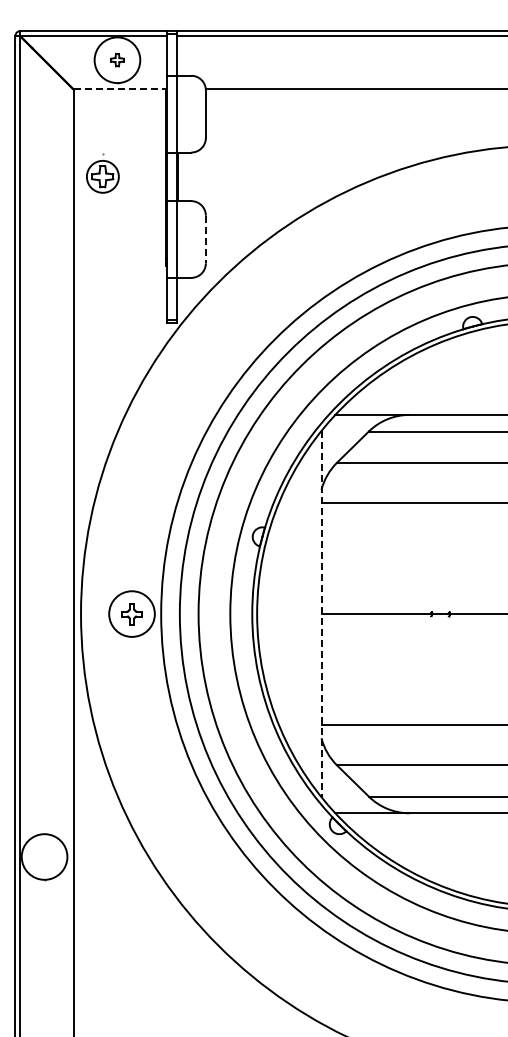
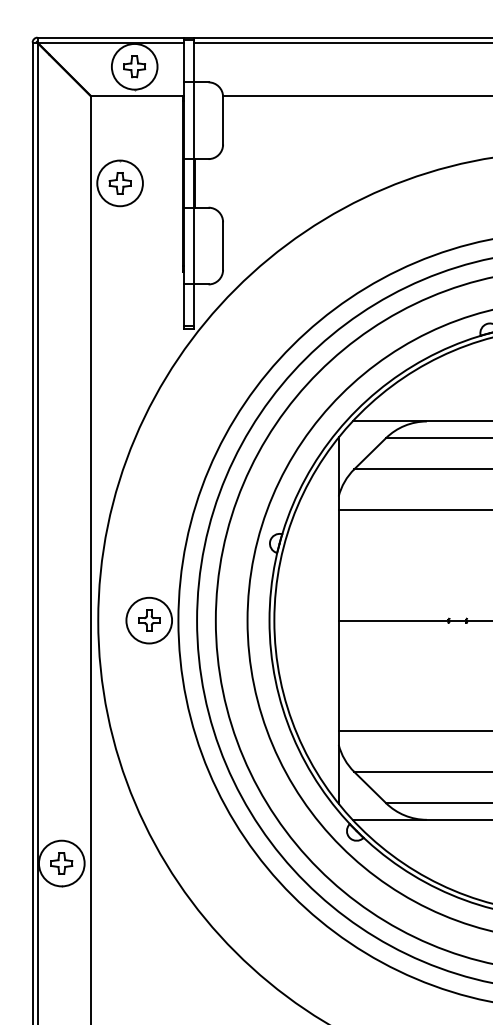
part: (117, 59) -> (134, 66), size x1.67
line: (120, 89) -> (137, 96), dashed -> solid
circle: (102, 176) -> (119, 183), size x1.43
line: (205, 239) -> (222, 246), dashed -> solid
line: (321, 614) -> (338, 621), dashed -> solid
part: (44, 856) -> (61, 863), added

